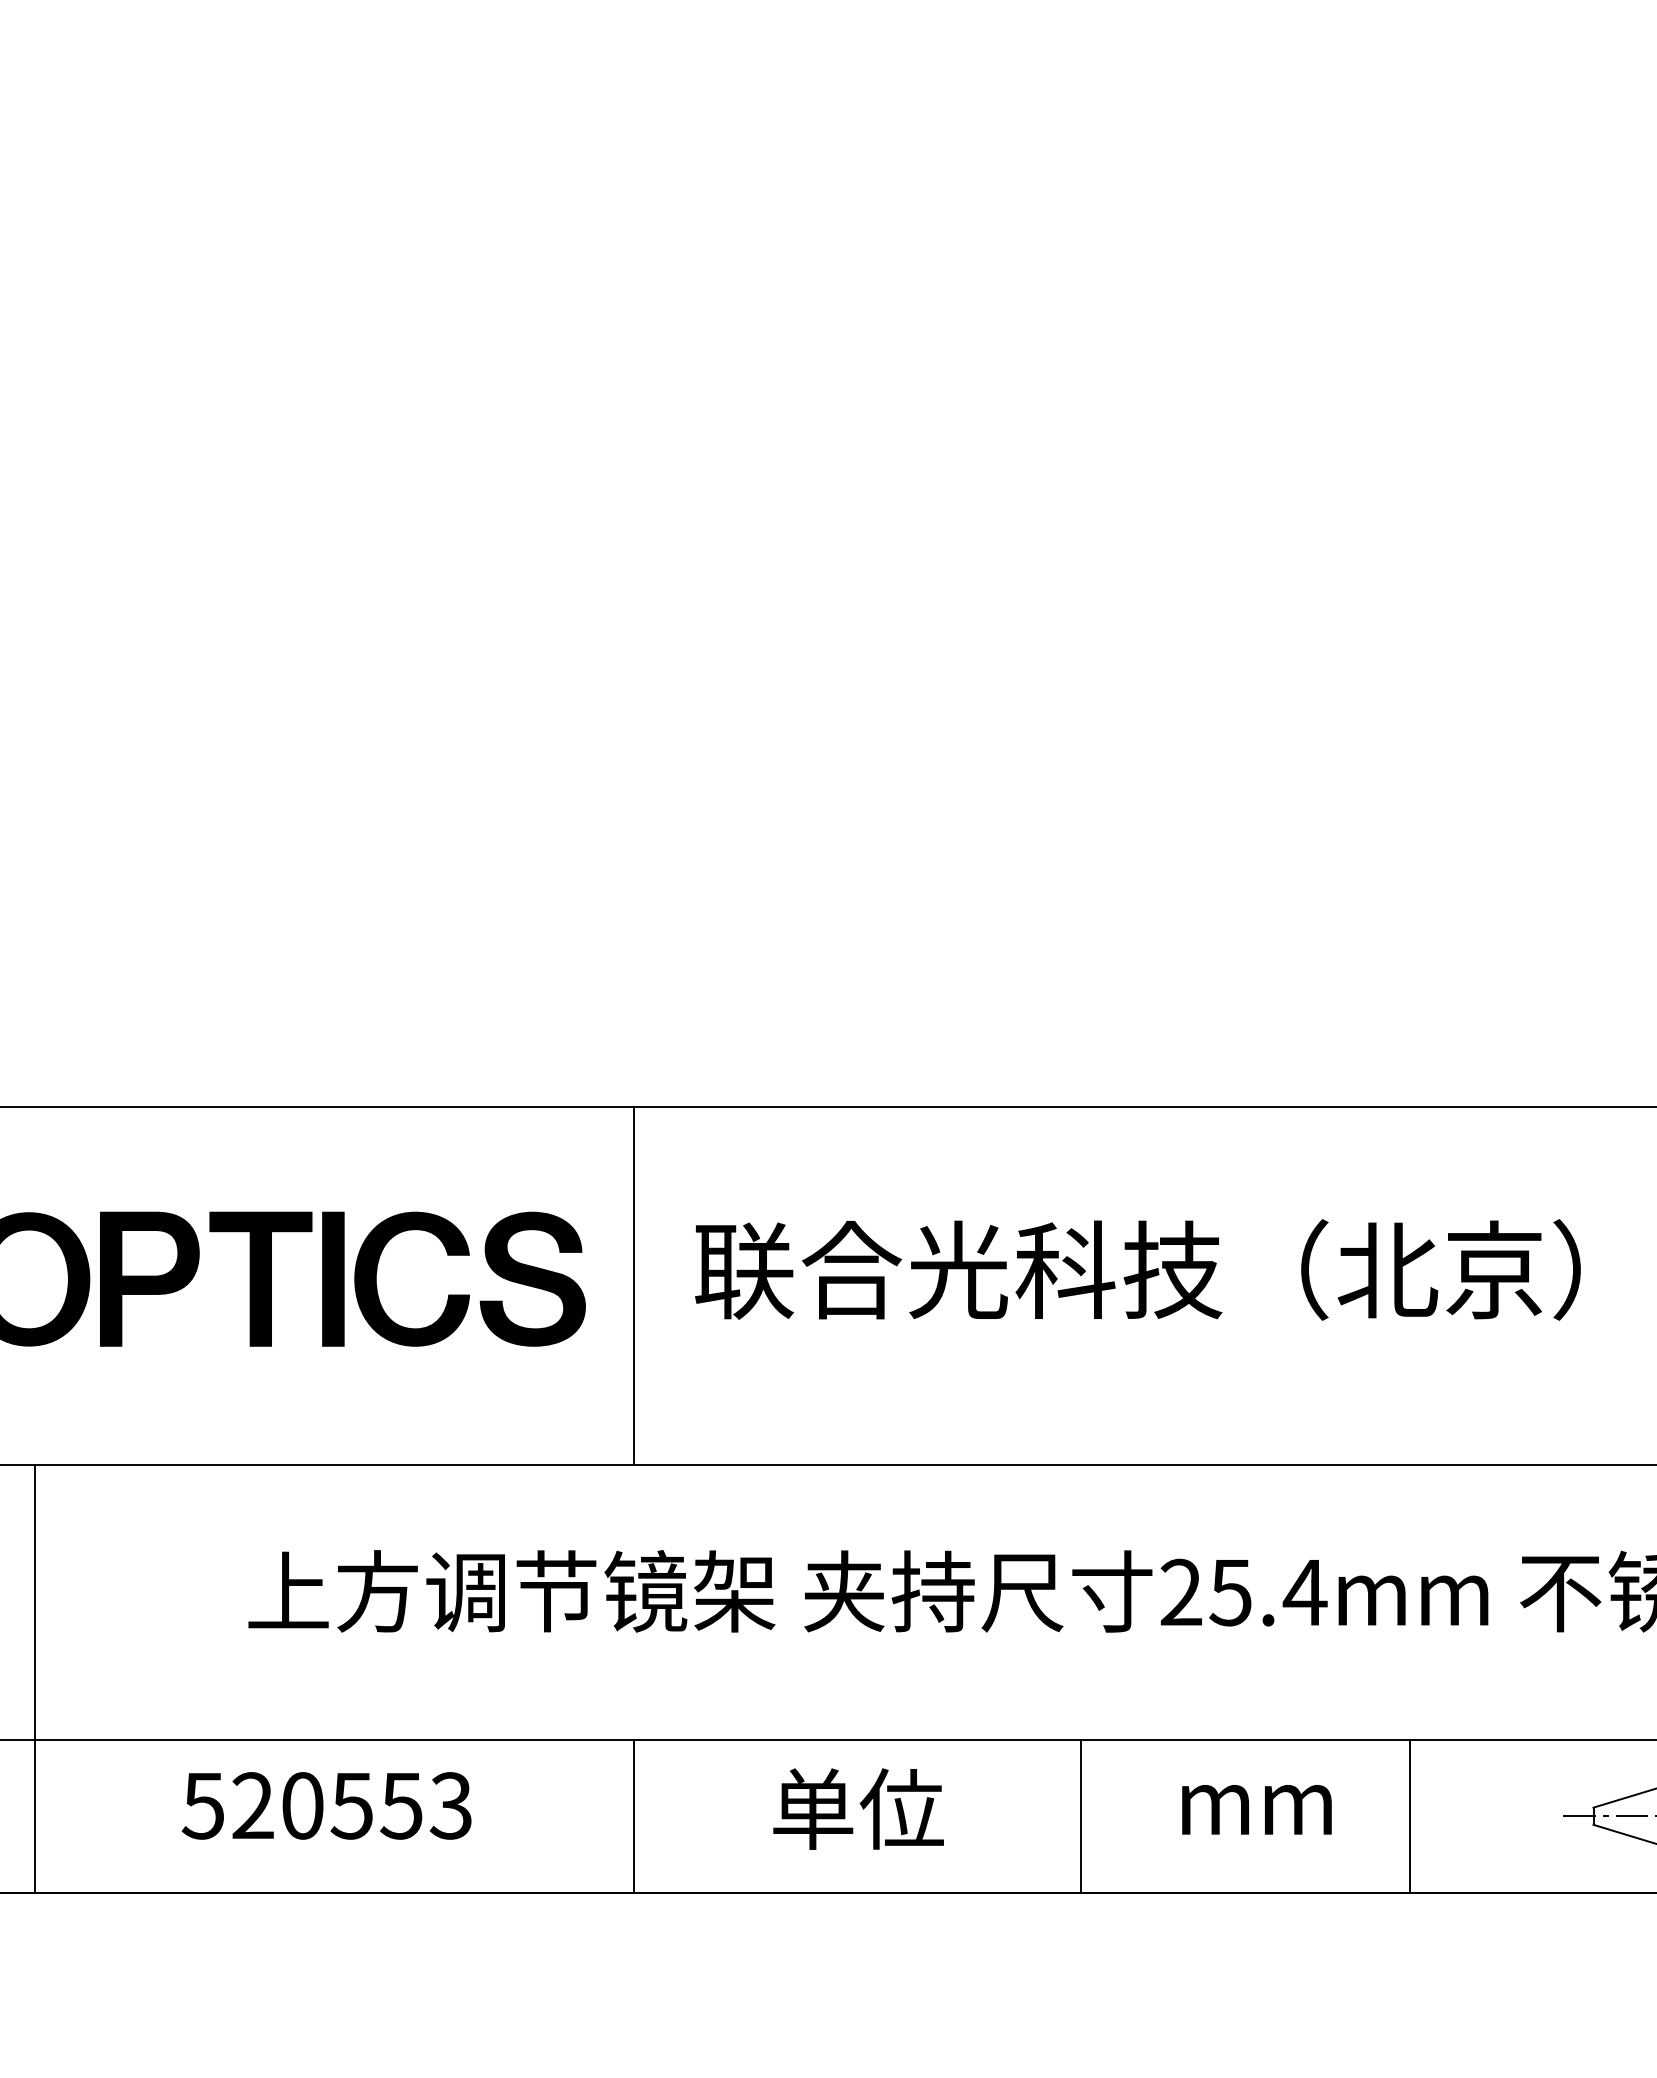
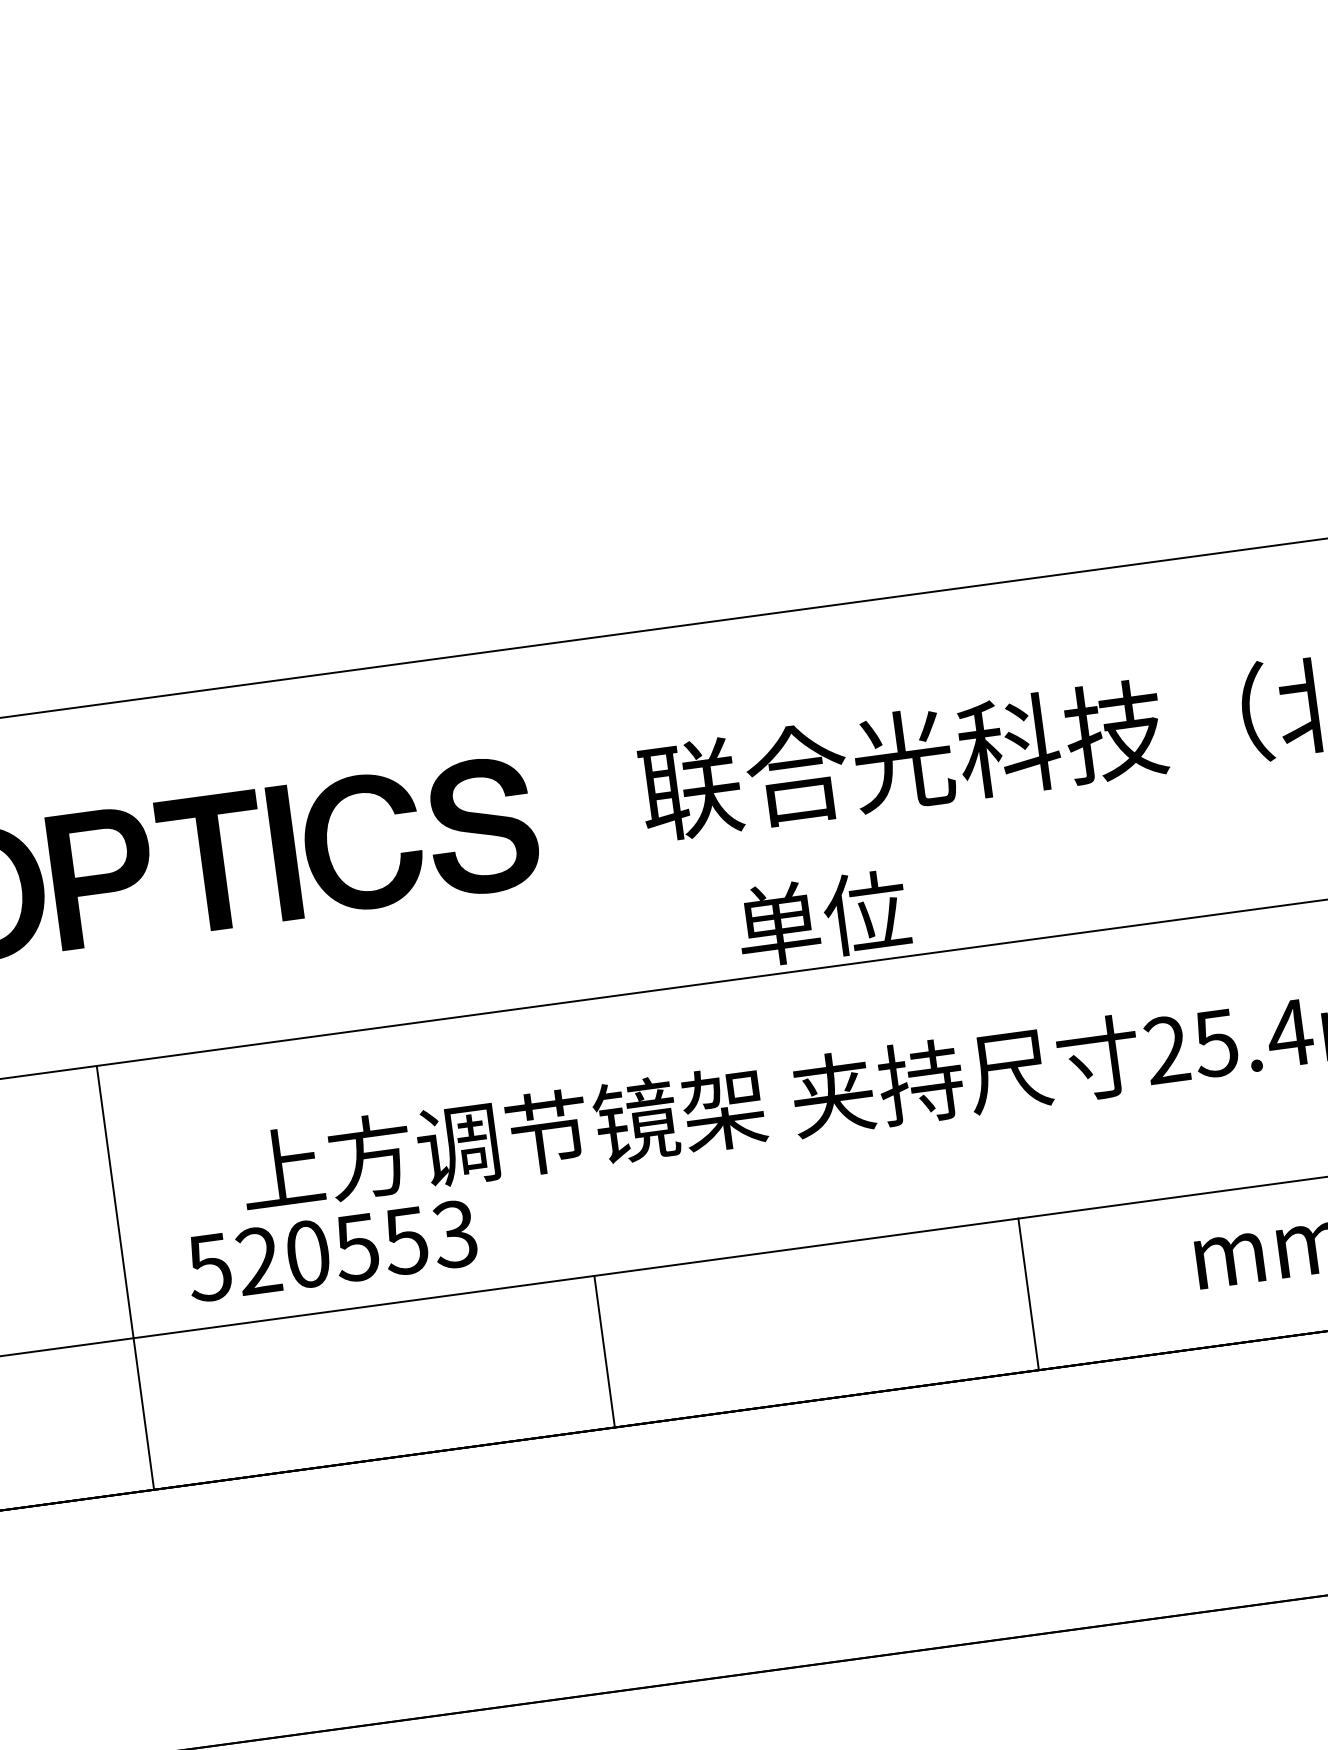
line: (633, 1284) -> (582, 818), removed
line: (34, 1678) -> (125, 1277), moved
text: (326, 1805) -> (331, 1250), moved
text: (858, 1808) -> (823, 917), moved
line: (633, 1815) -> (604, 1350), moved
line: (1081, 1815) -> (1028, 1293), moved

